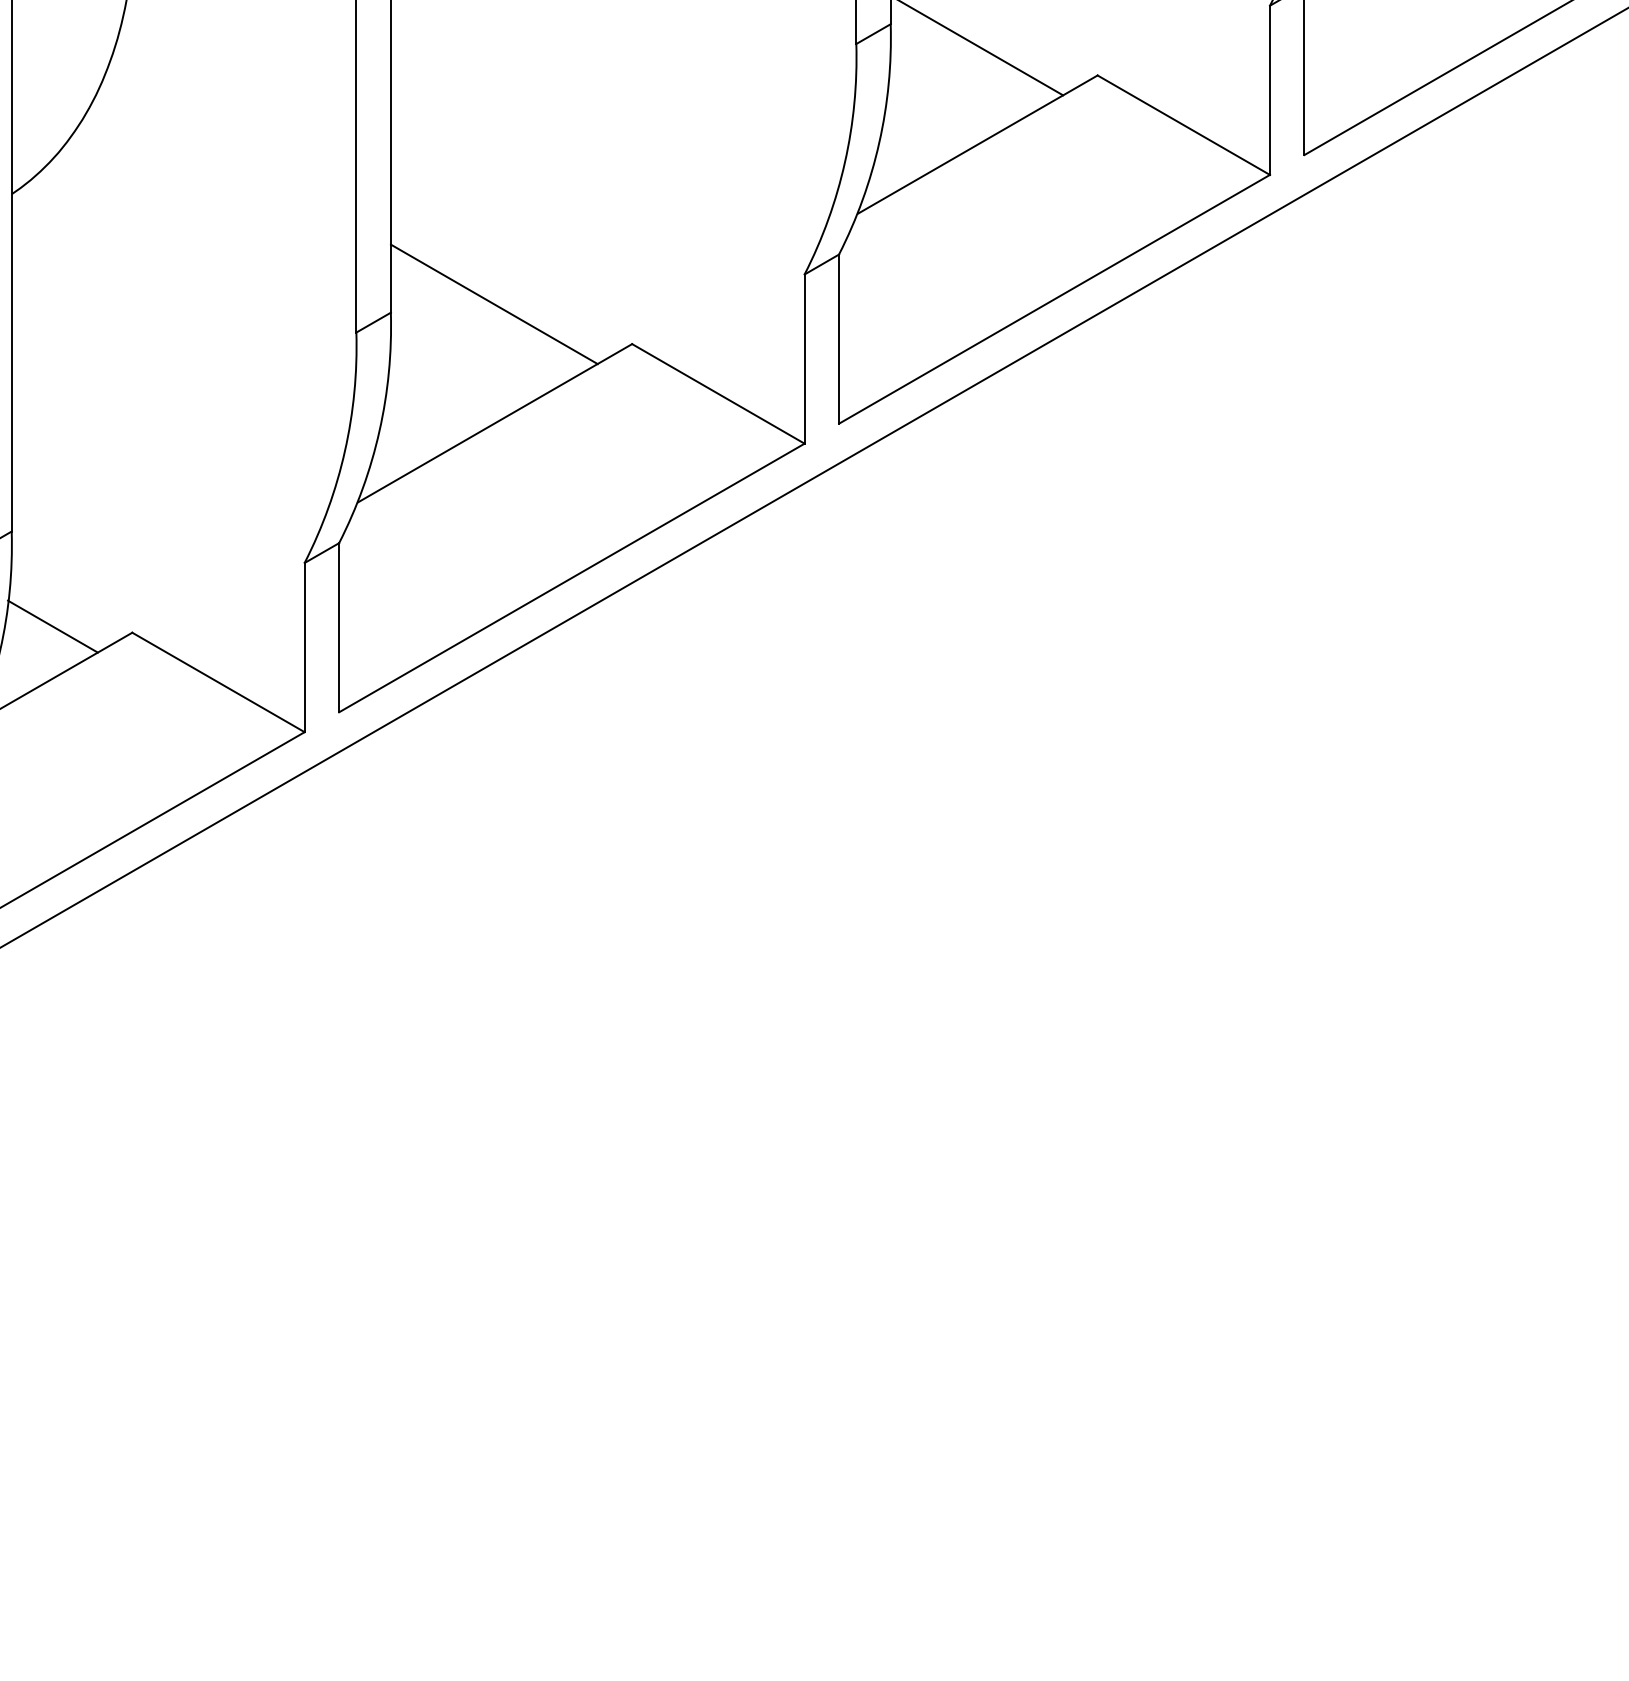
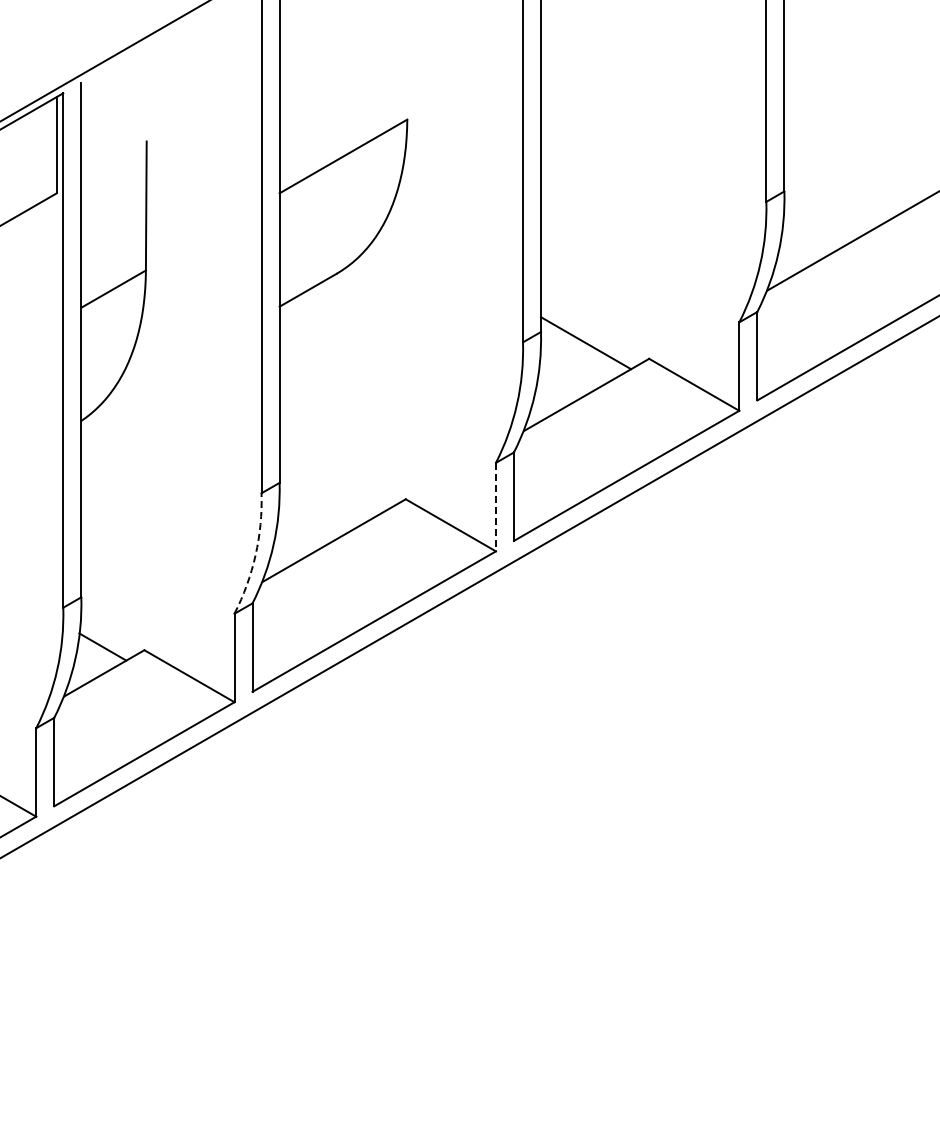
line: (493, 304) -> (333, 478), removed
line: (803, 359) -> (495, 507), solid -> dashed
arc: (344, 451) -> (255, 555), solid -> dashed

